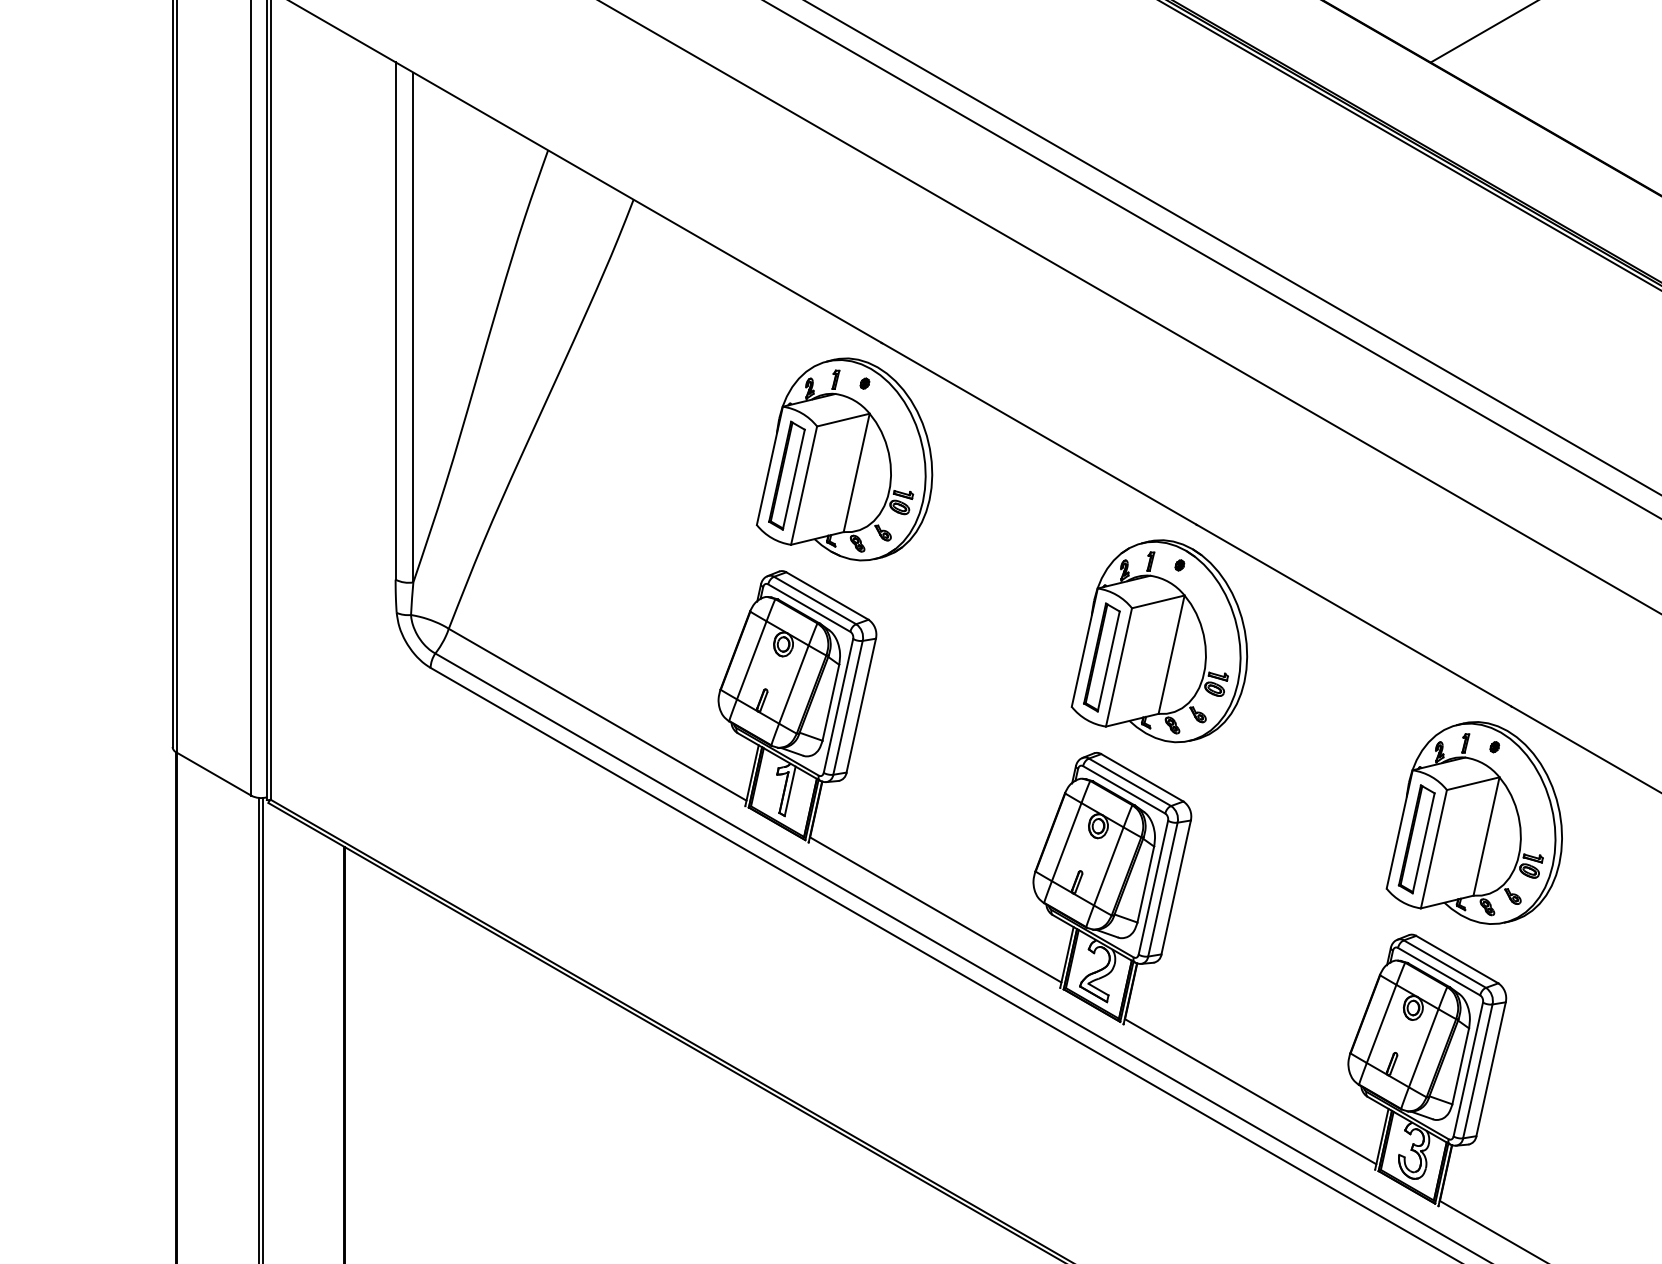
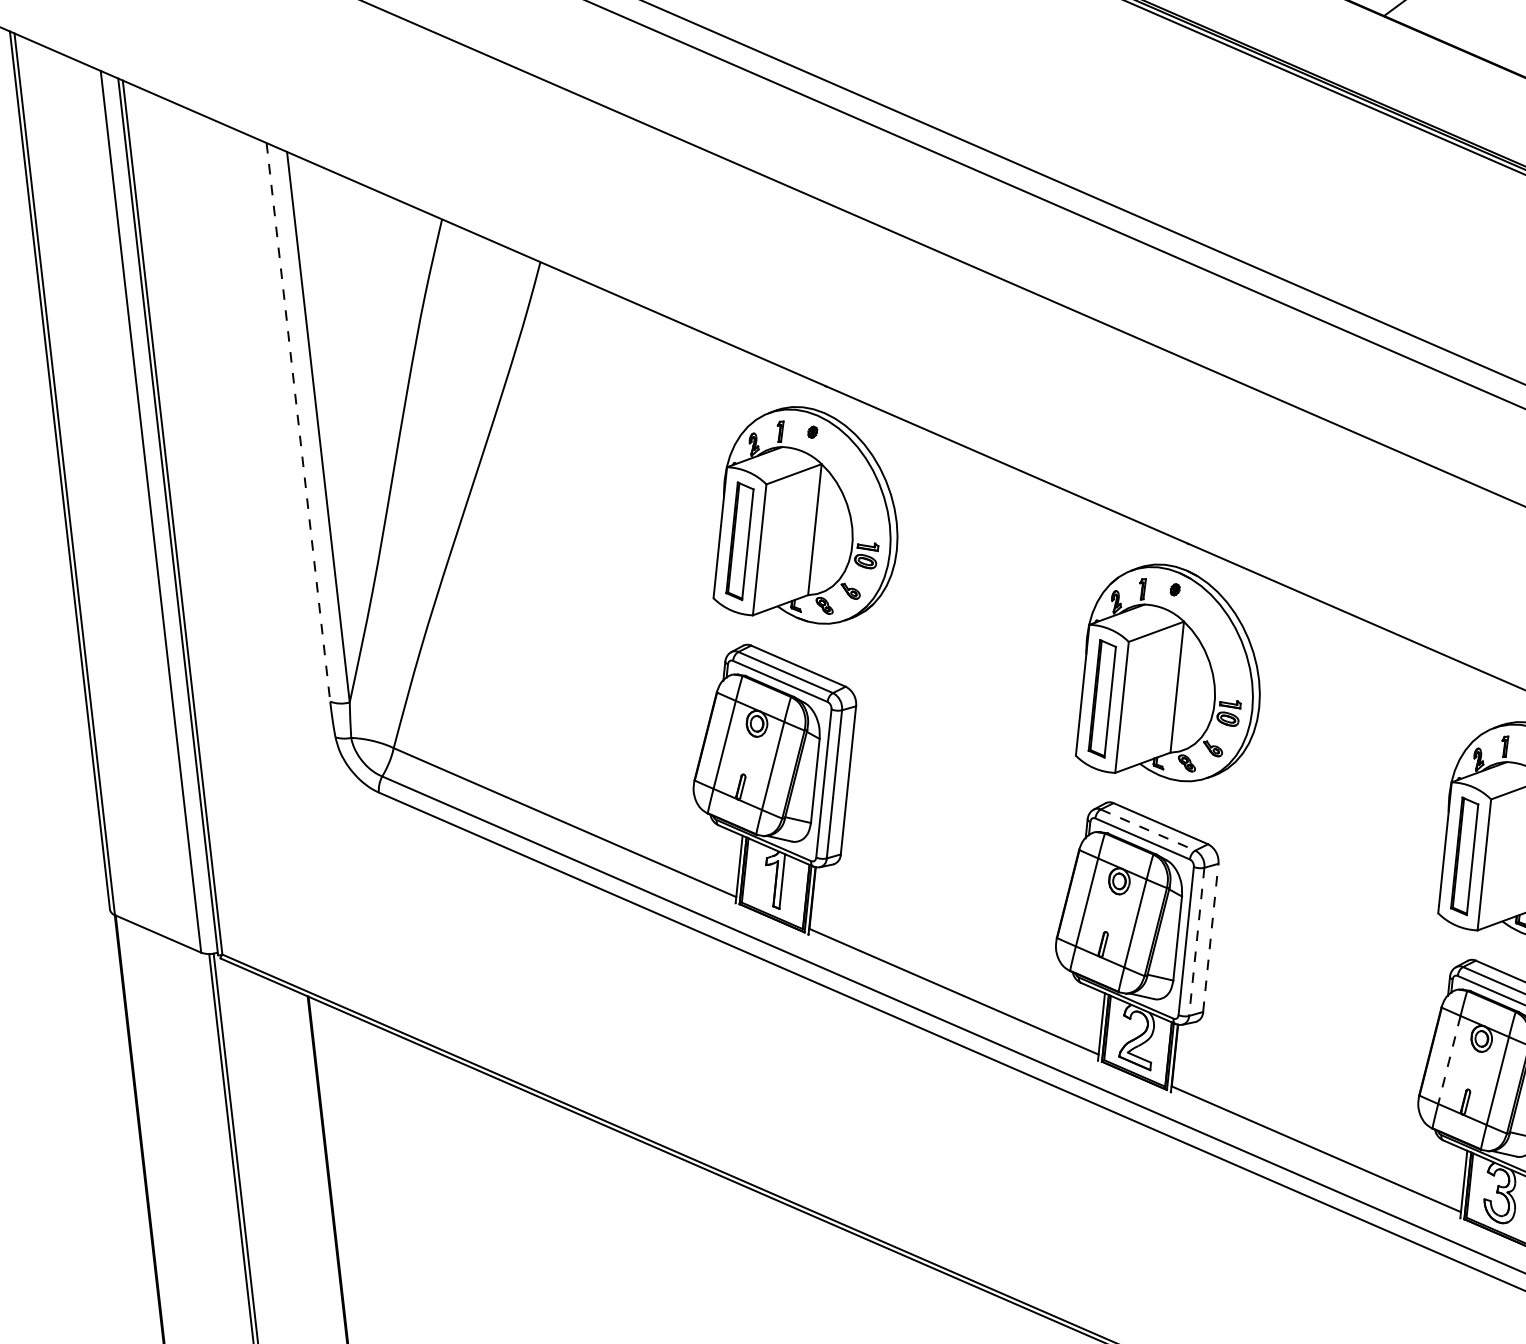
line: (395, 320) -> (298, 421), solid -> dashed
line: (1130, 782) -> (1148, 830), solid -> dashed
line: (1176, 887) -> (1211, 937), solid -> dashed
line: (1162, 889) -> (1196, 941), solid -> dashed
line: (1381, 1023) -> (1449, 1059), solid -> dashed

